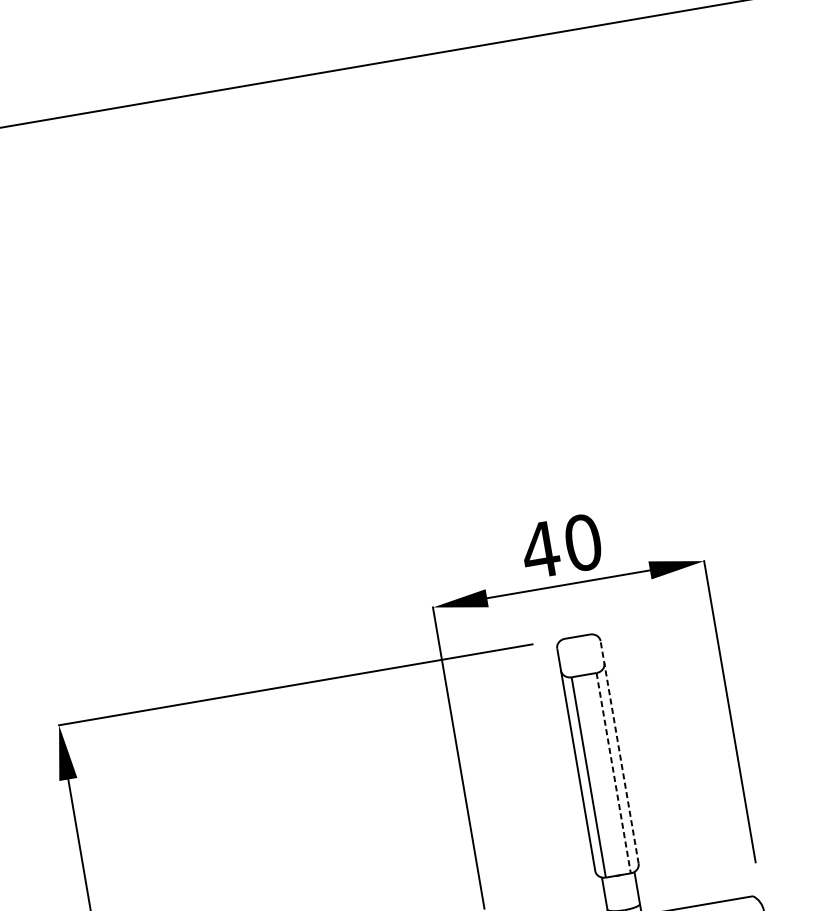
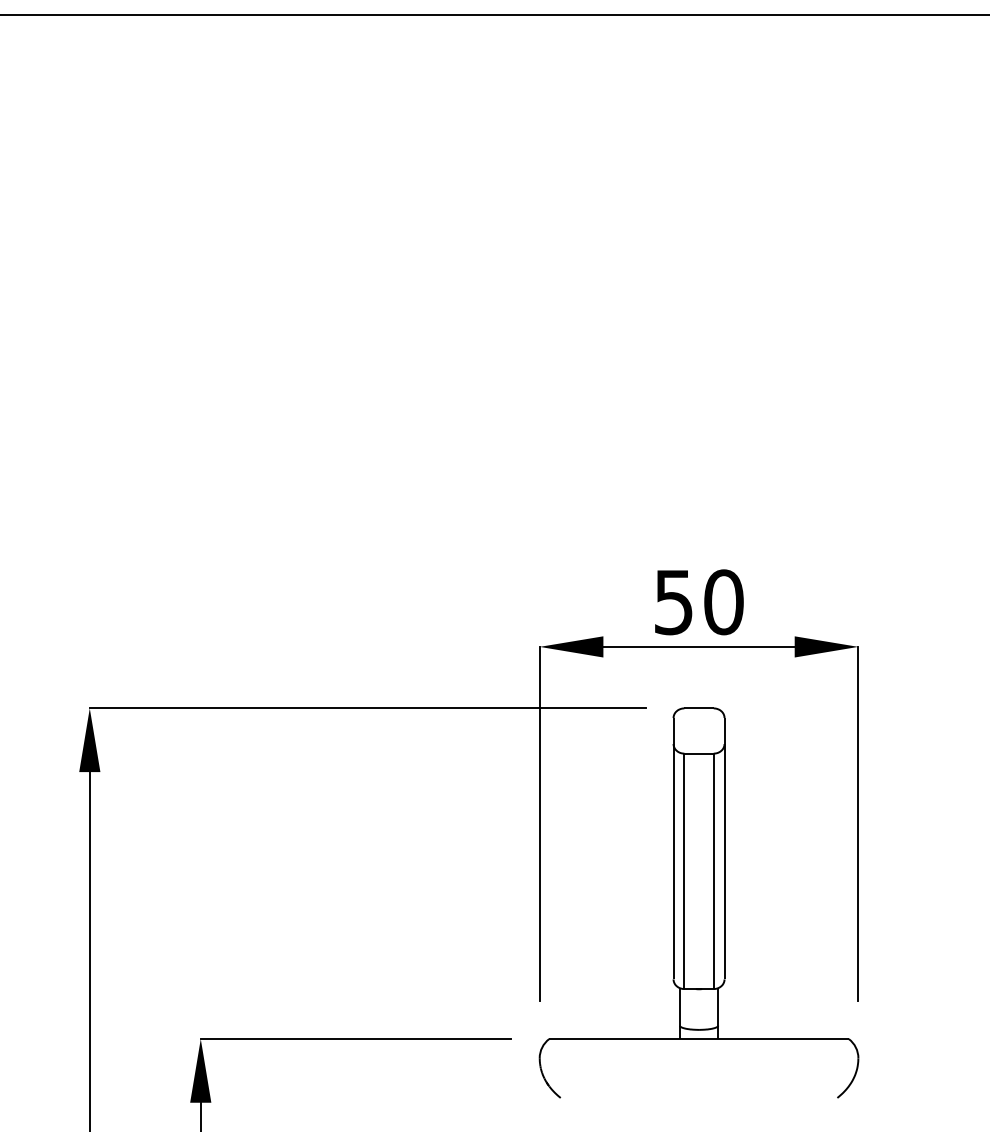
text: (540, 550) -> (673, 602), 40 -> 50
line: (619, 752) -> (724, 848), dashed -> solid
line: (613, 773) -> (713, 871), dashed -> solid

